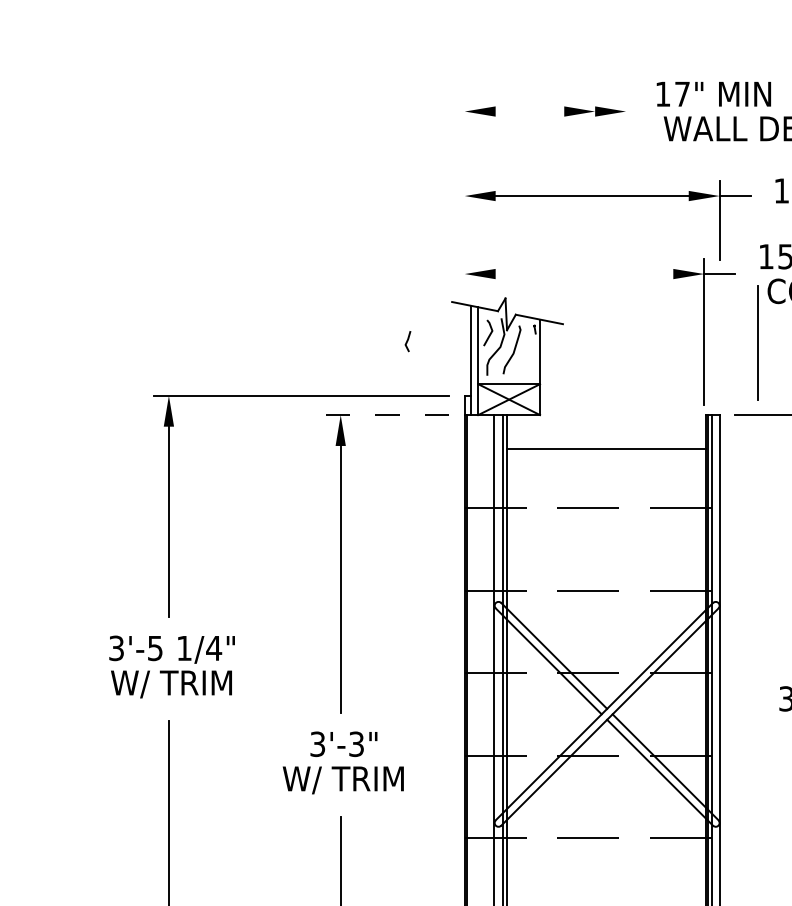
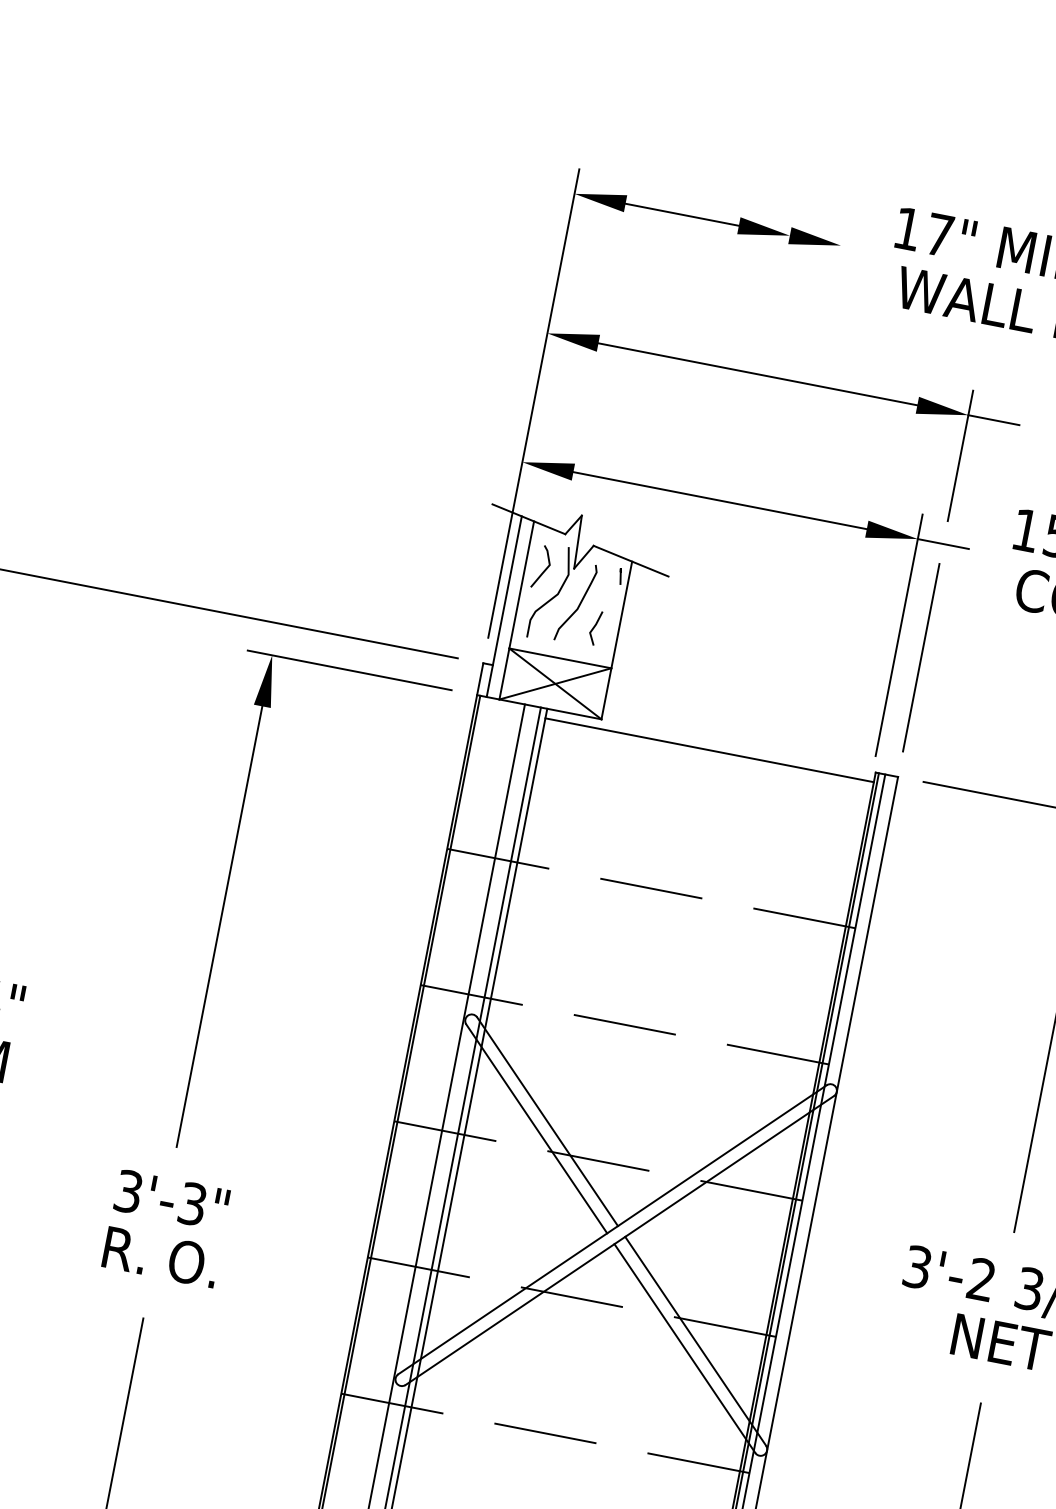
line: (529, 111) -> (681, 214), added
line: (464, 238) -> (533, 403), added
line: (584, 274) -> (720, 501), added
line: (407, 341) -> (594, 627), moved
line: (757, 342) -> (921, 657), moved
line: (387, 415) -> (349, 671), dashed -> solid
line: (606, 448) -> (709, 749), moved
text: (342, 780) -> (157, 1259), W/ TRIM -> R. O.

